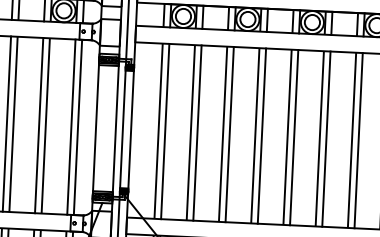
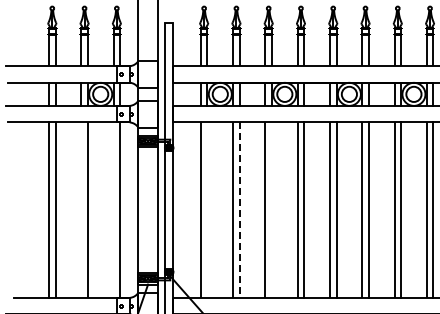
line: (39, 124) -> (81, 209), removed
line: (71, 126) -> (113, 209), removed
line: (165, 130) -> (207, 209), removed
line: (197, 133) -> (239, 210), solid -> dashed
line: (230, 133) -> (272, 209), removed

